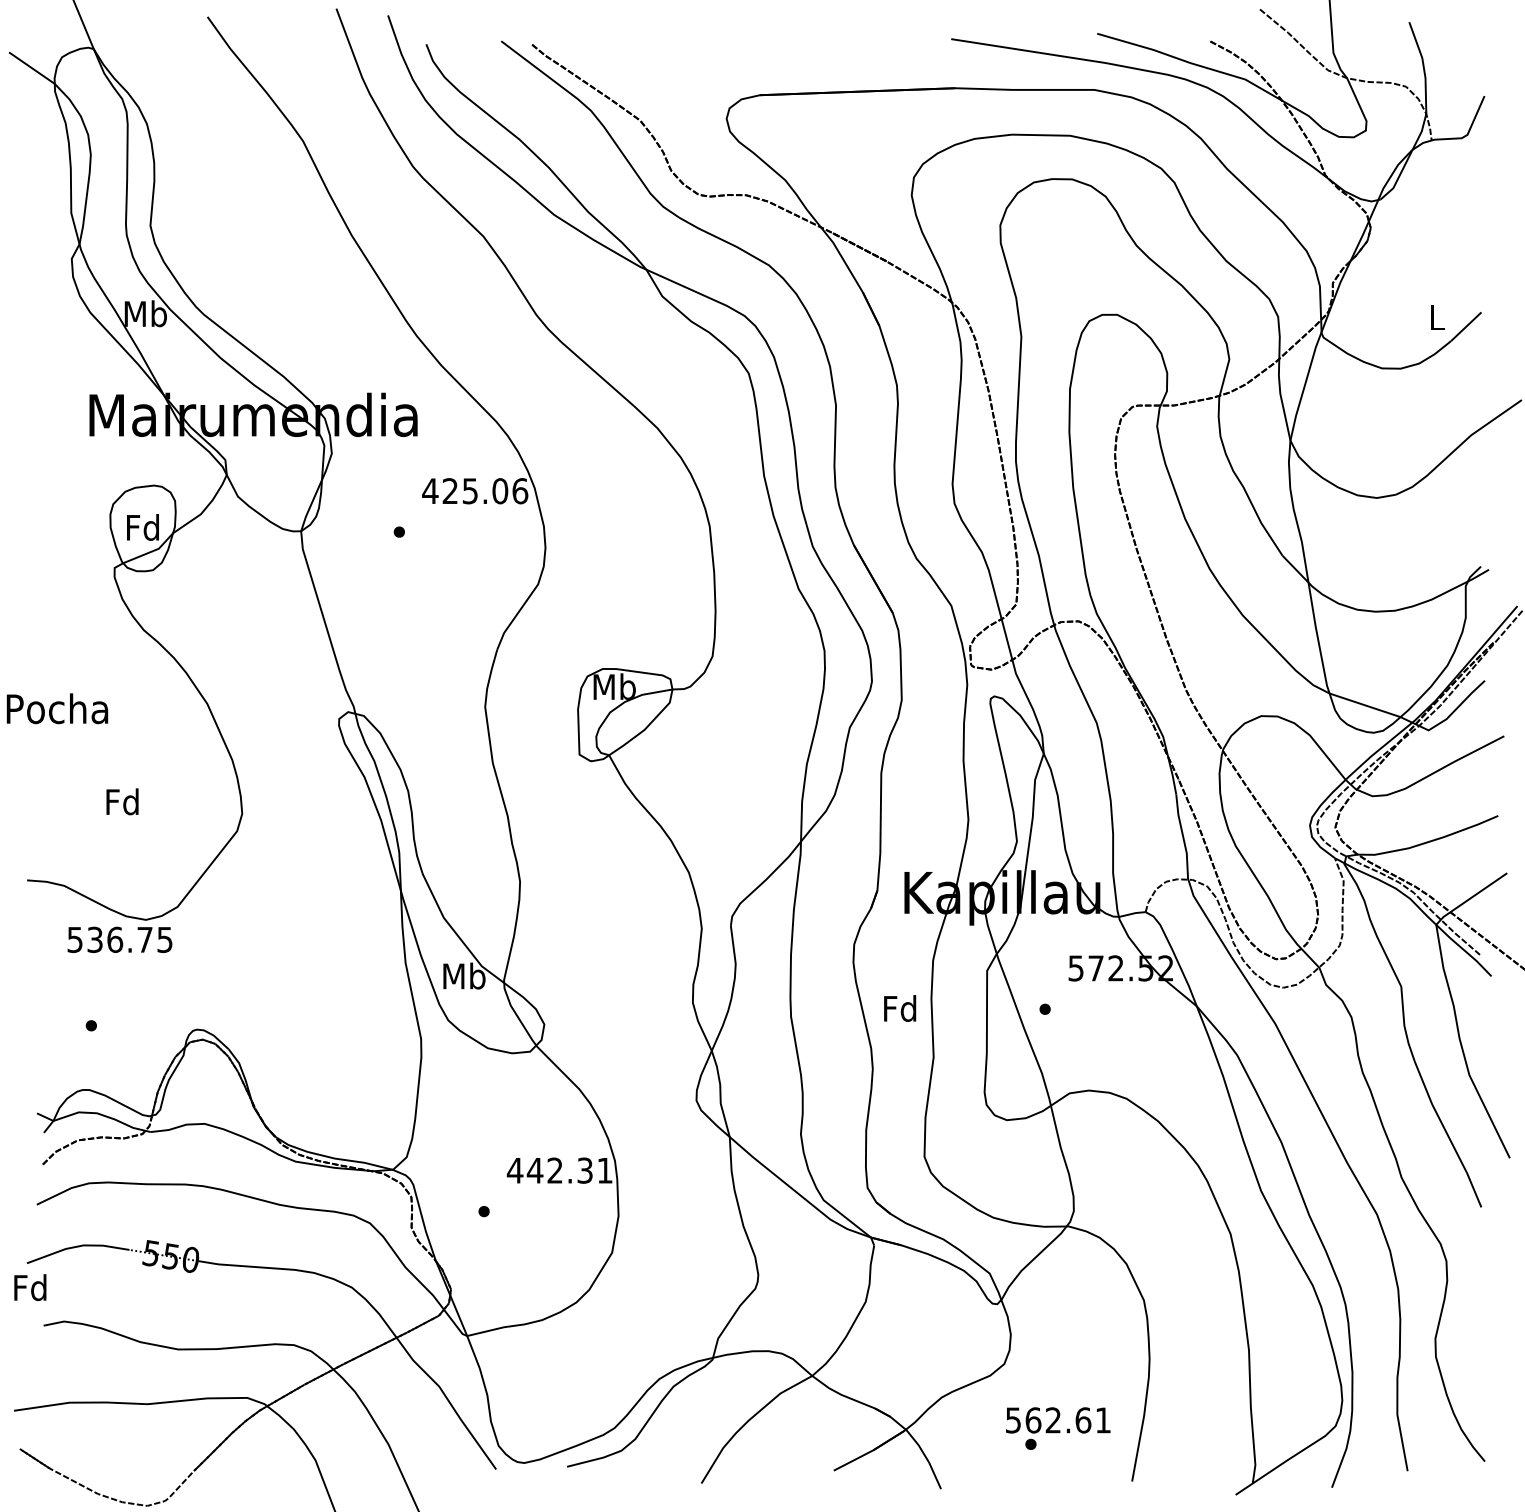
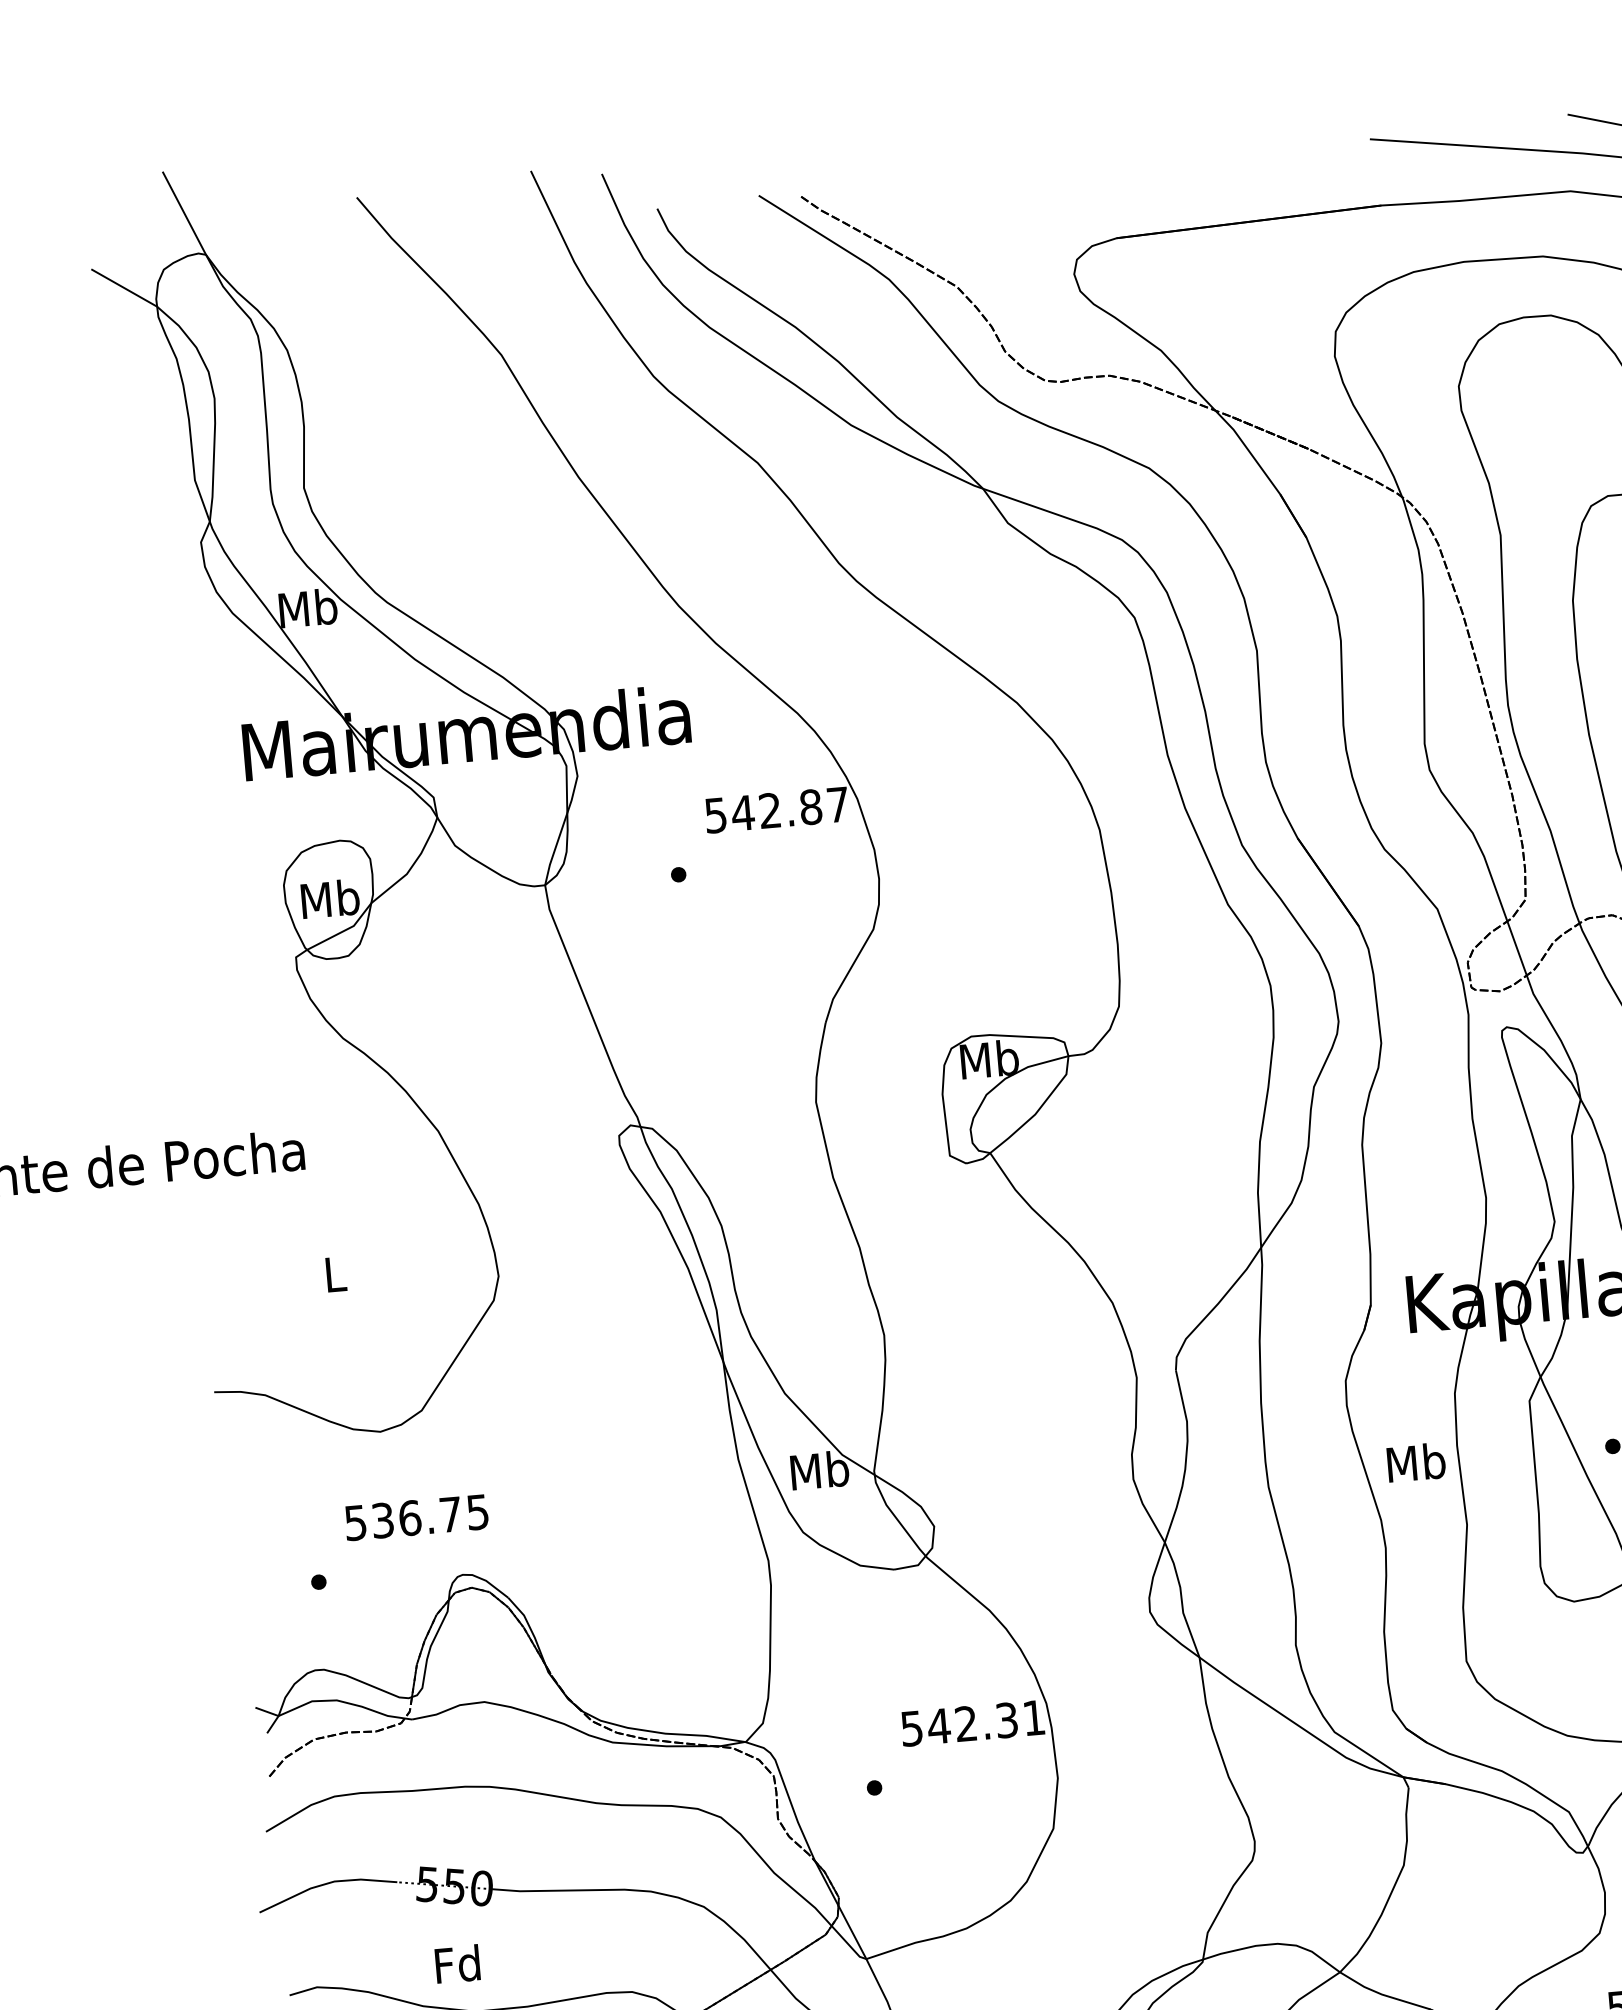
text: (475, 491) -> (777, 810), 425.06 -> 542.87
text: (143, 527) -> (330, 898), Fd -> Mb
text: (122, 801) -> (334, 1273), Fd -> L
text: (119, 939) -> (416, 1517), moved
text: (900, 1008) -> (1416, 1462), Fd -> Mb
text: (514, 1170) -> (910, 1728), 442.31 -> 542.31
text: (30, 1287) -> (457, 1963), moved

